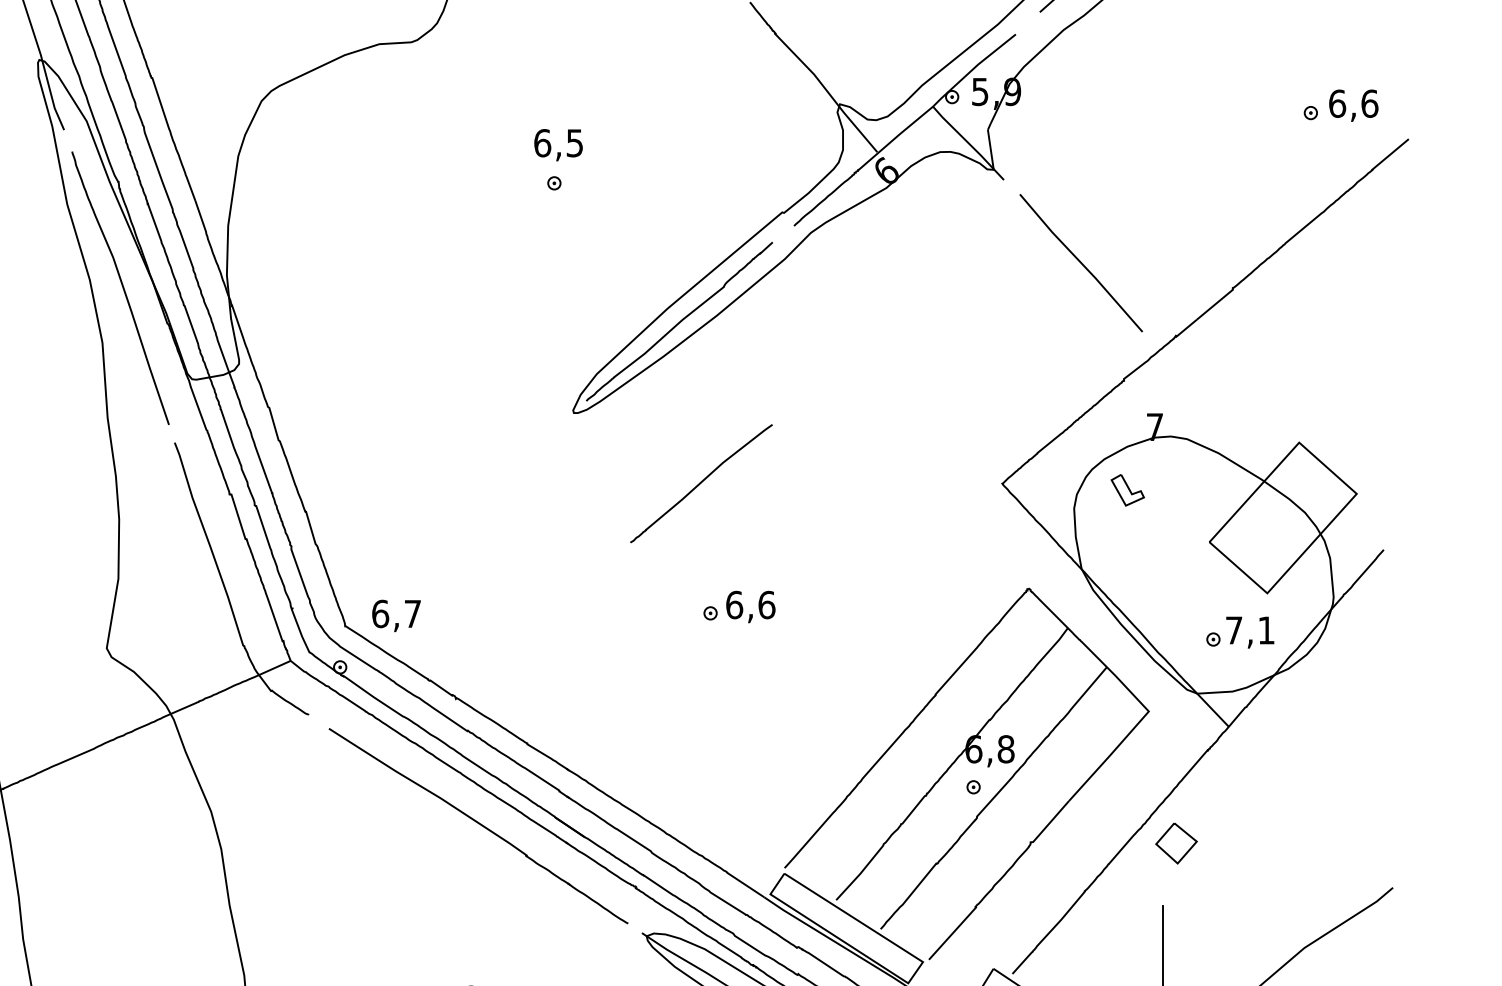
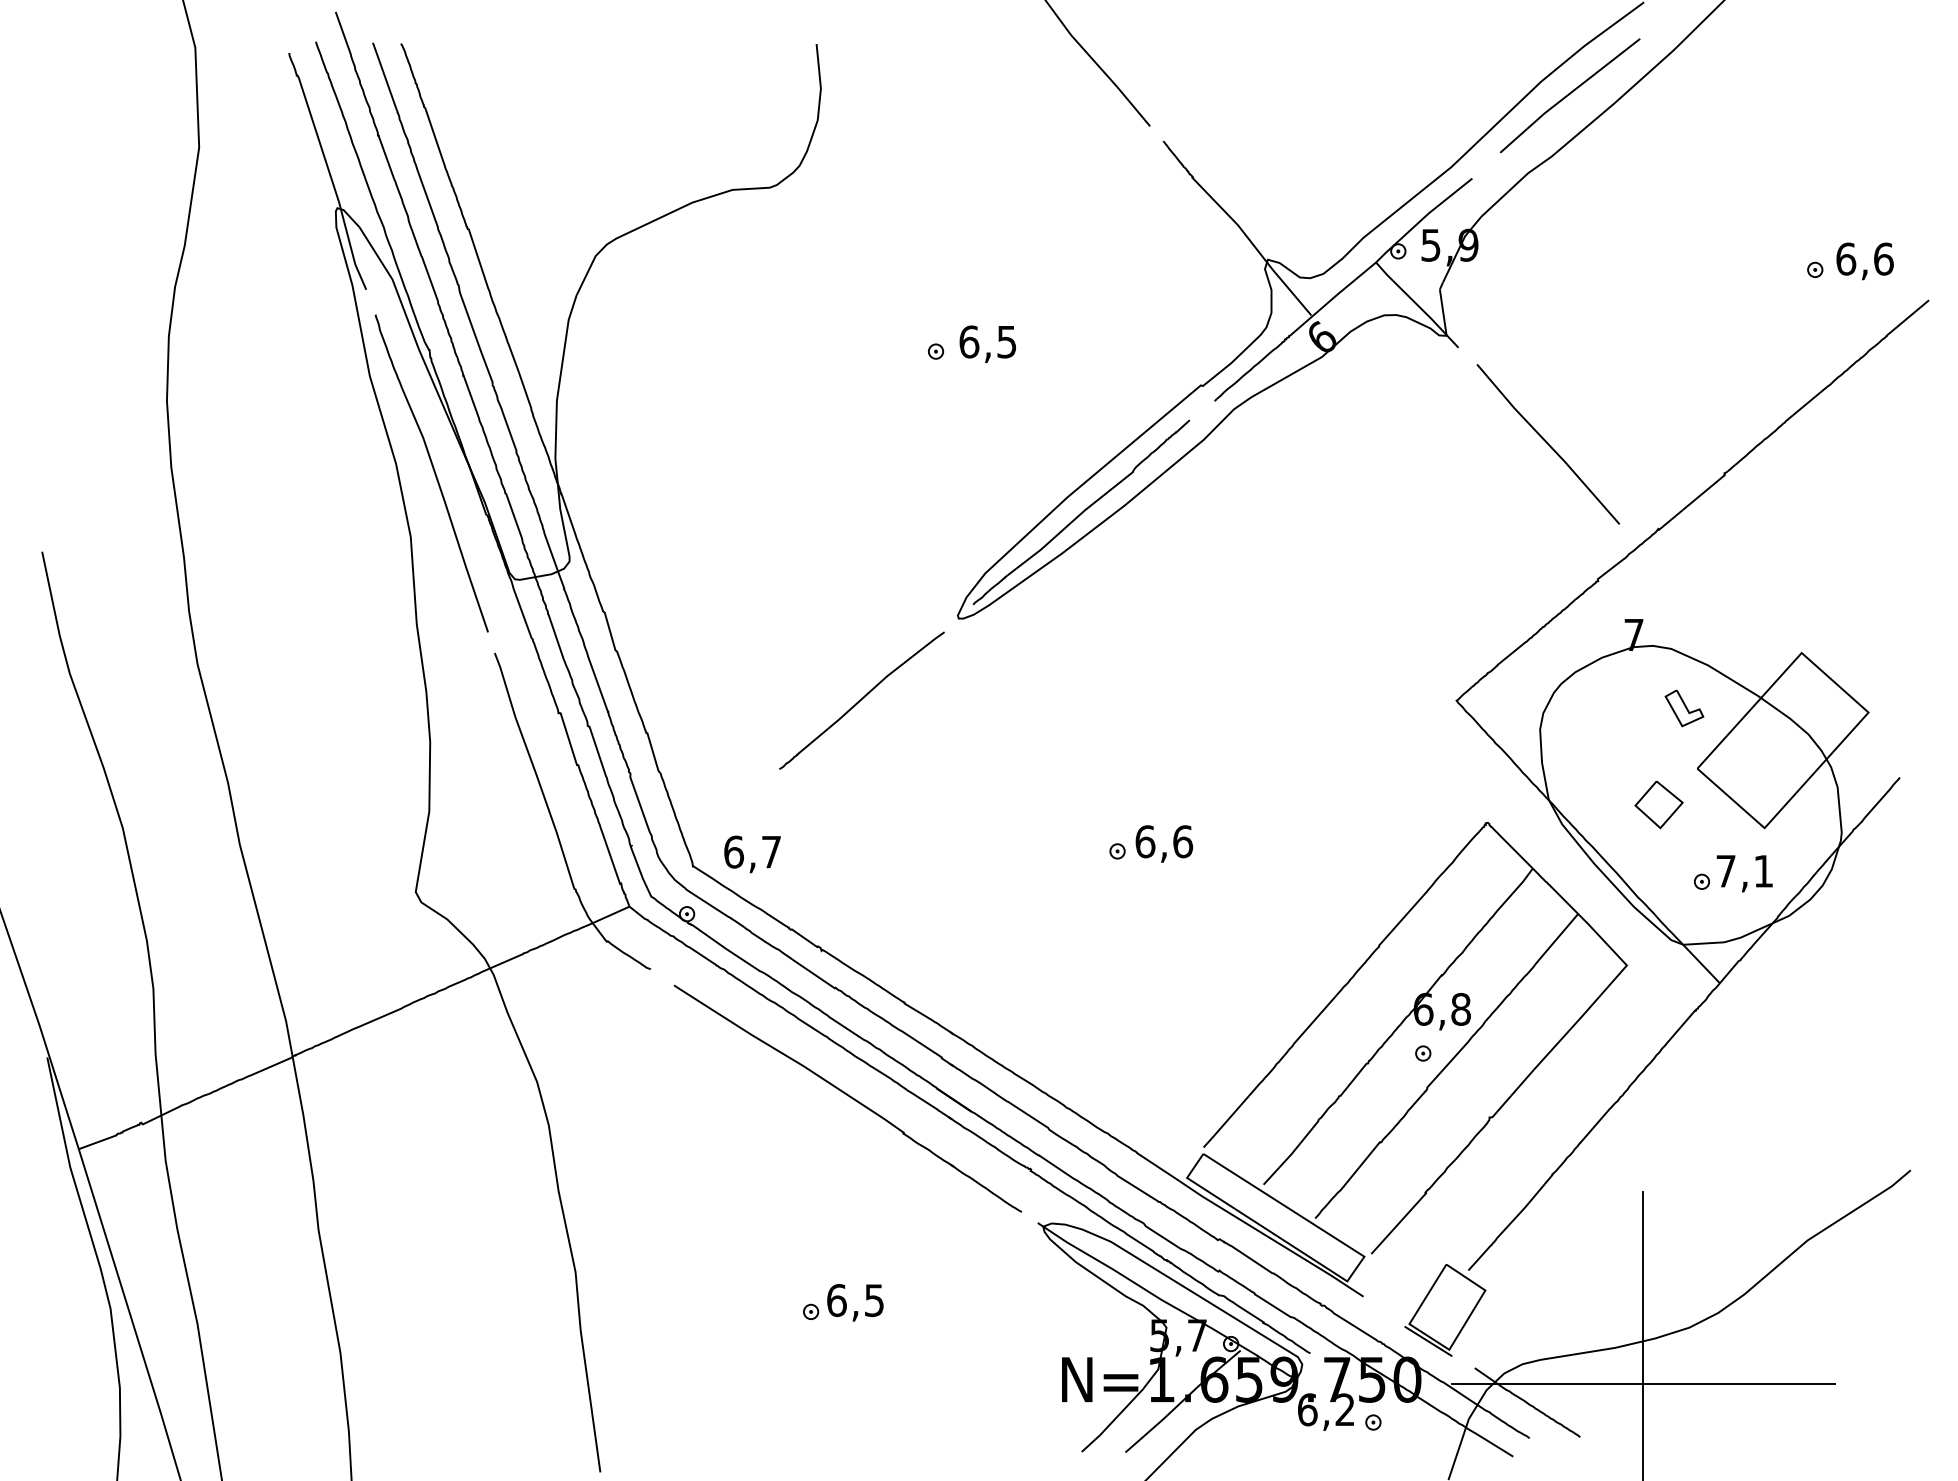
text: (558, 144) -> (987, 343), moved
curve: (701, 483) -> (861, 700), moved
part: (1127, 490) -> (1684, 708), moved
part: (1176, 843) -> (1658, 804), moved

